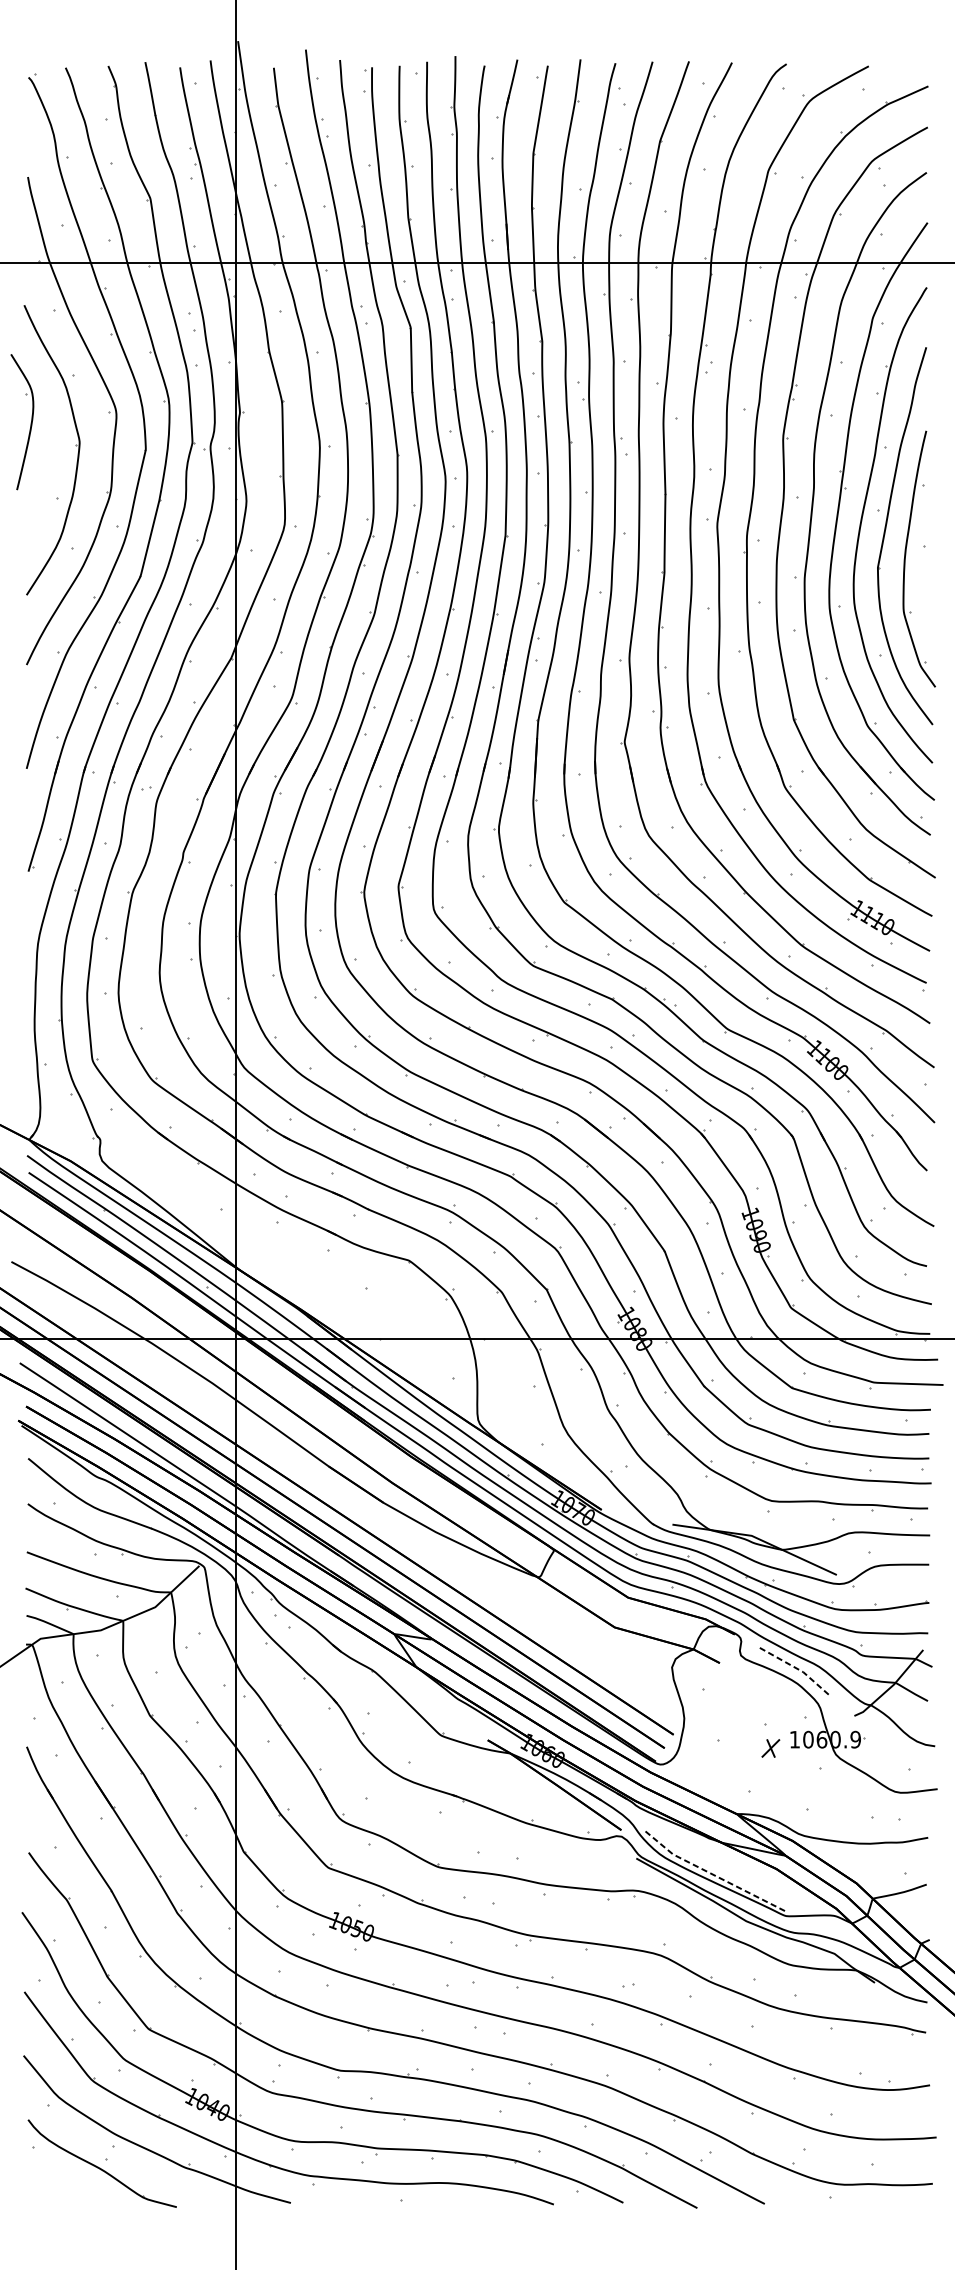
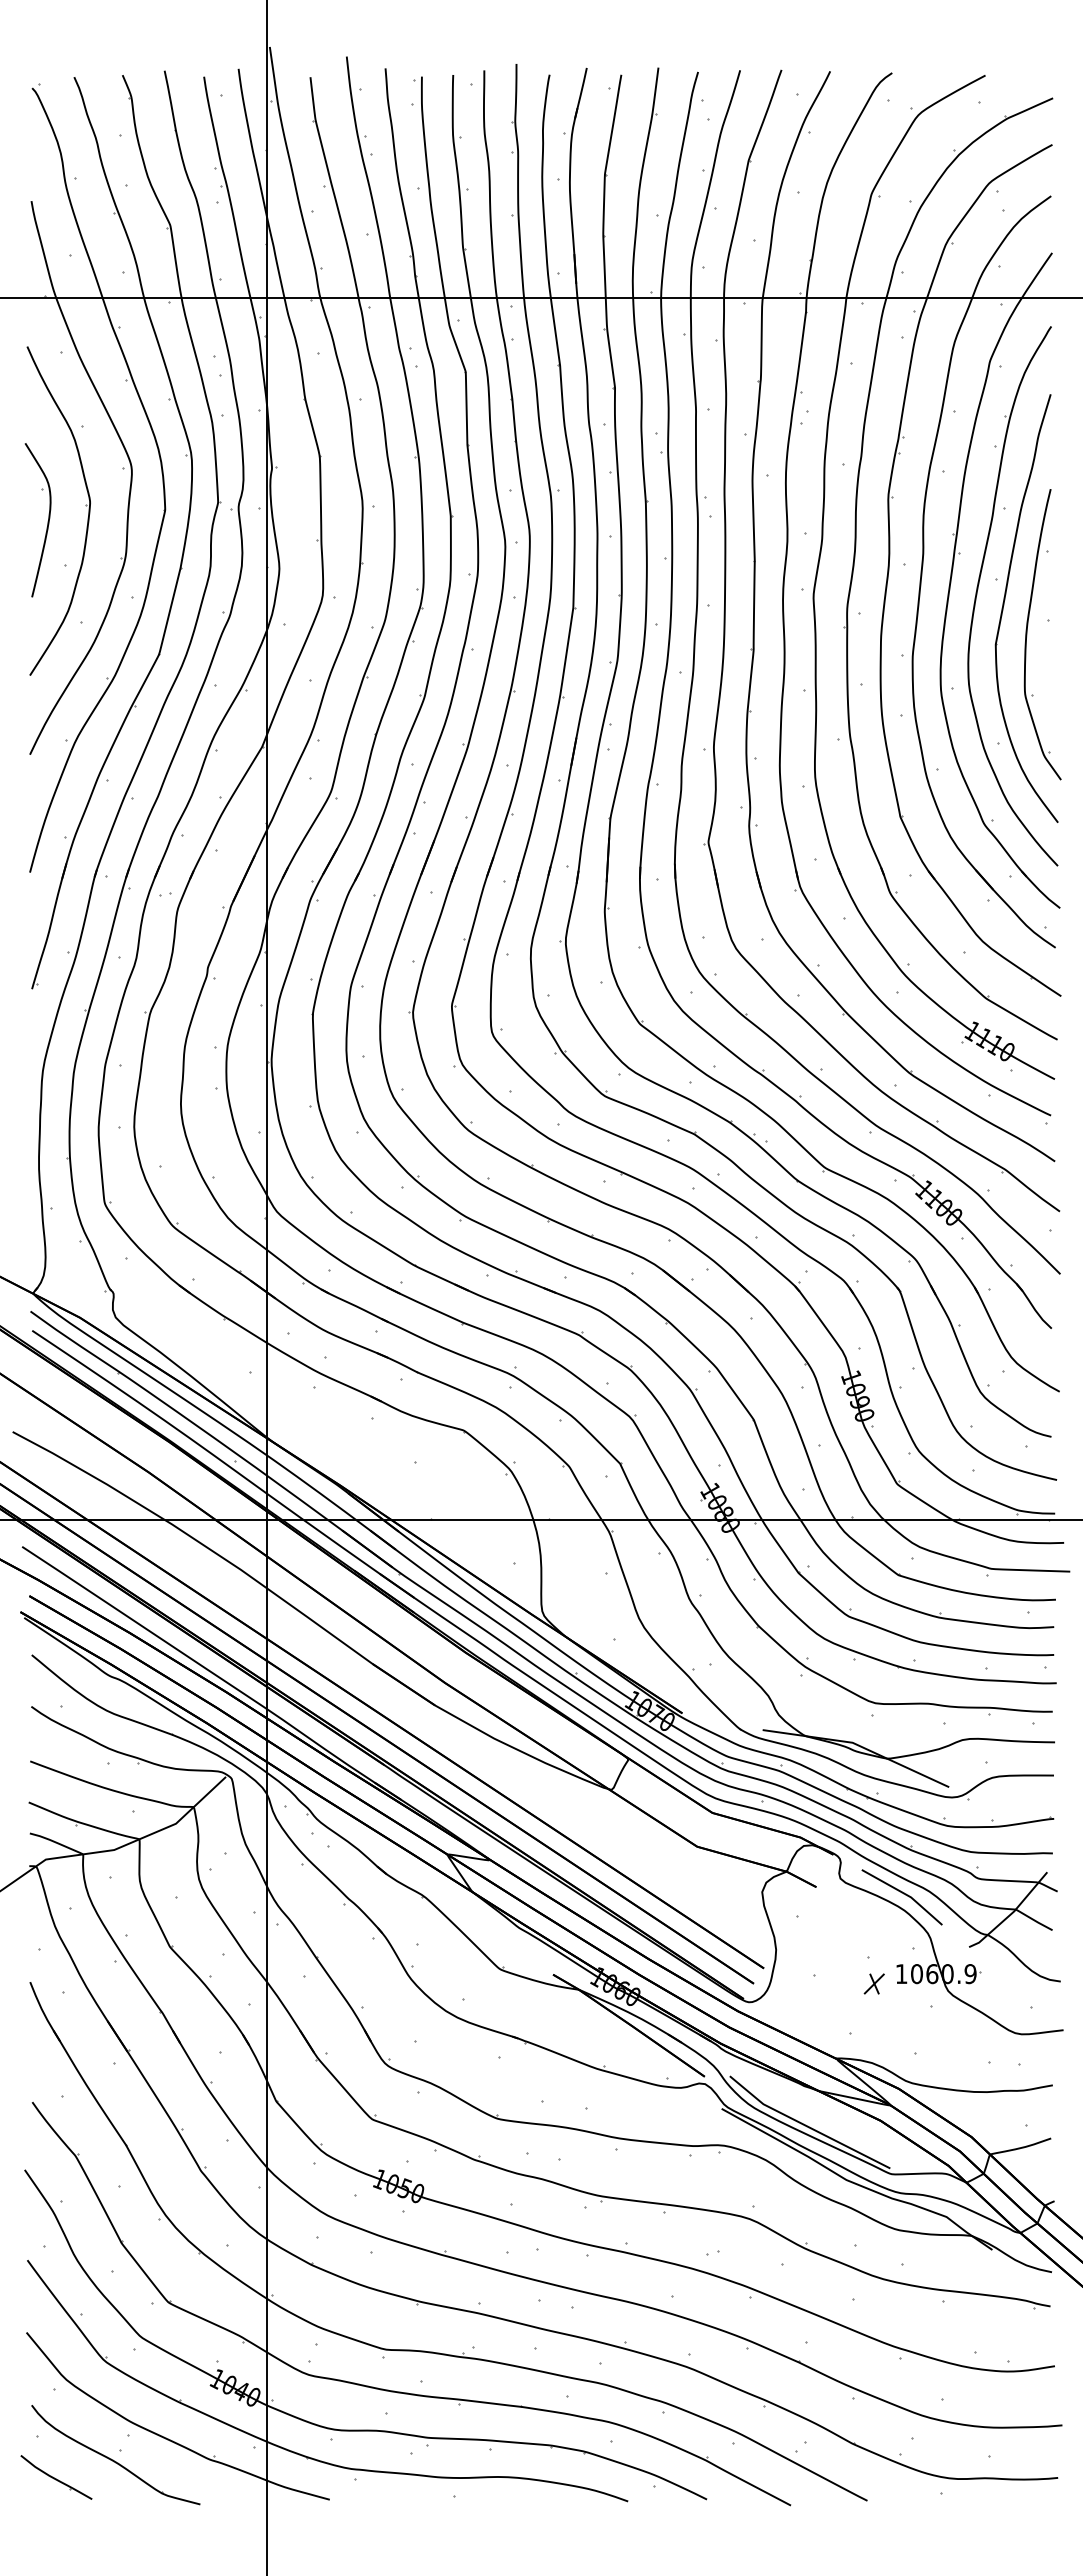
part: (30, 423) -> (47, 521), moved
line: (798, 1669) -> (905, 1894), dashed -> solid
line: (711, 1874) -> (806, 2126), dashed -> solid
part: (50, 2183) -> (56, 2477), added

